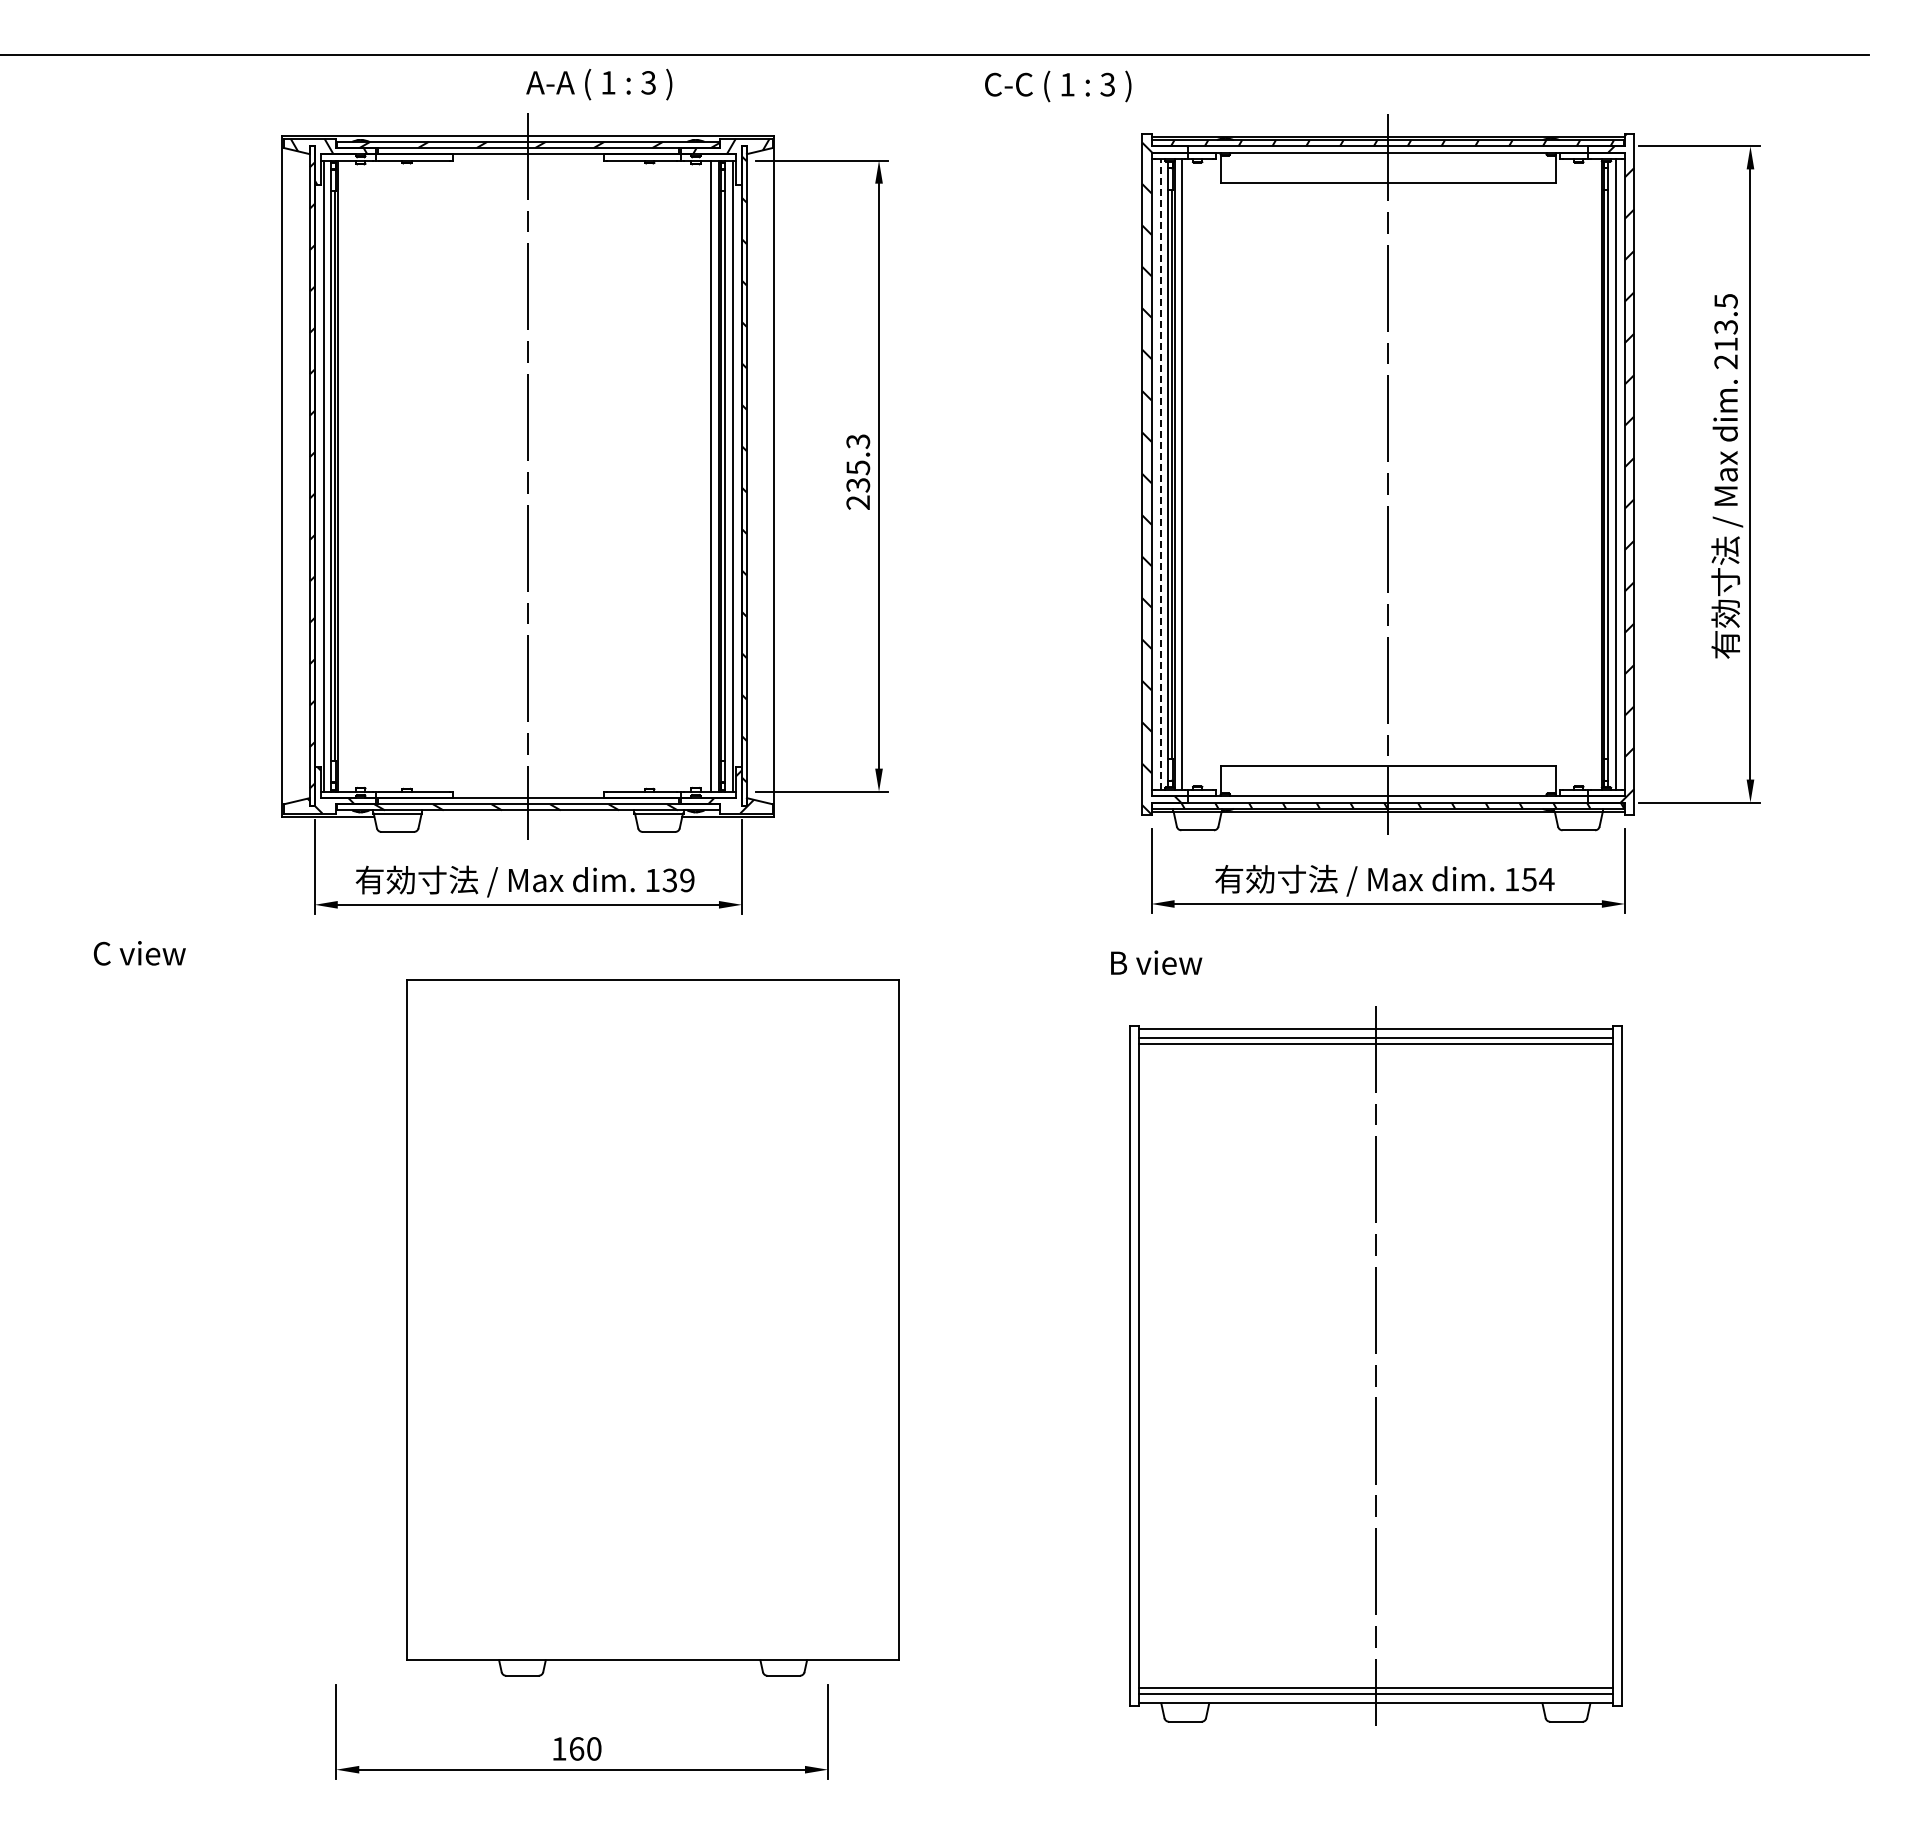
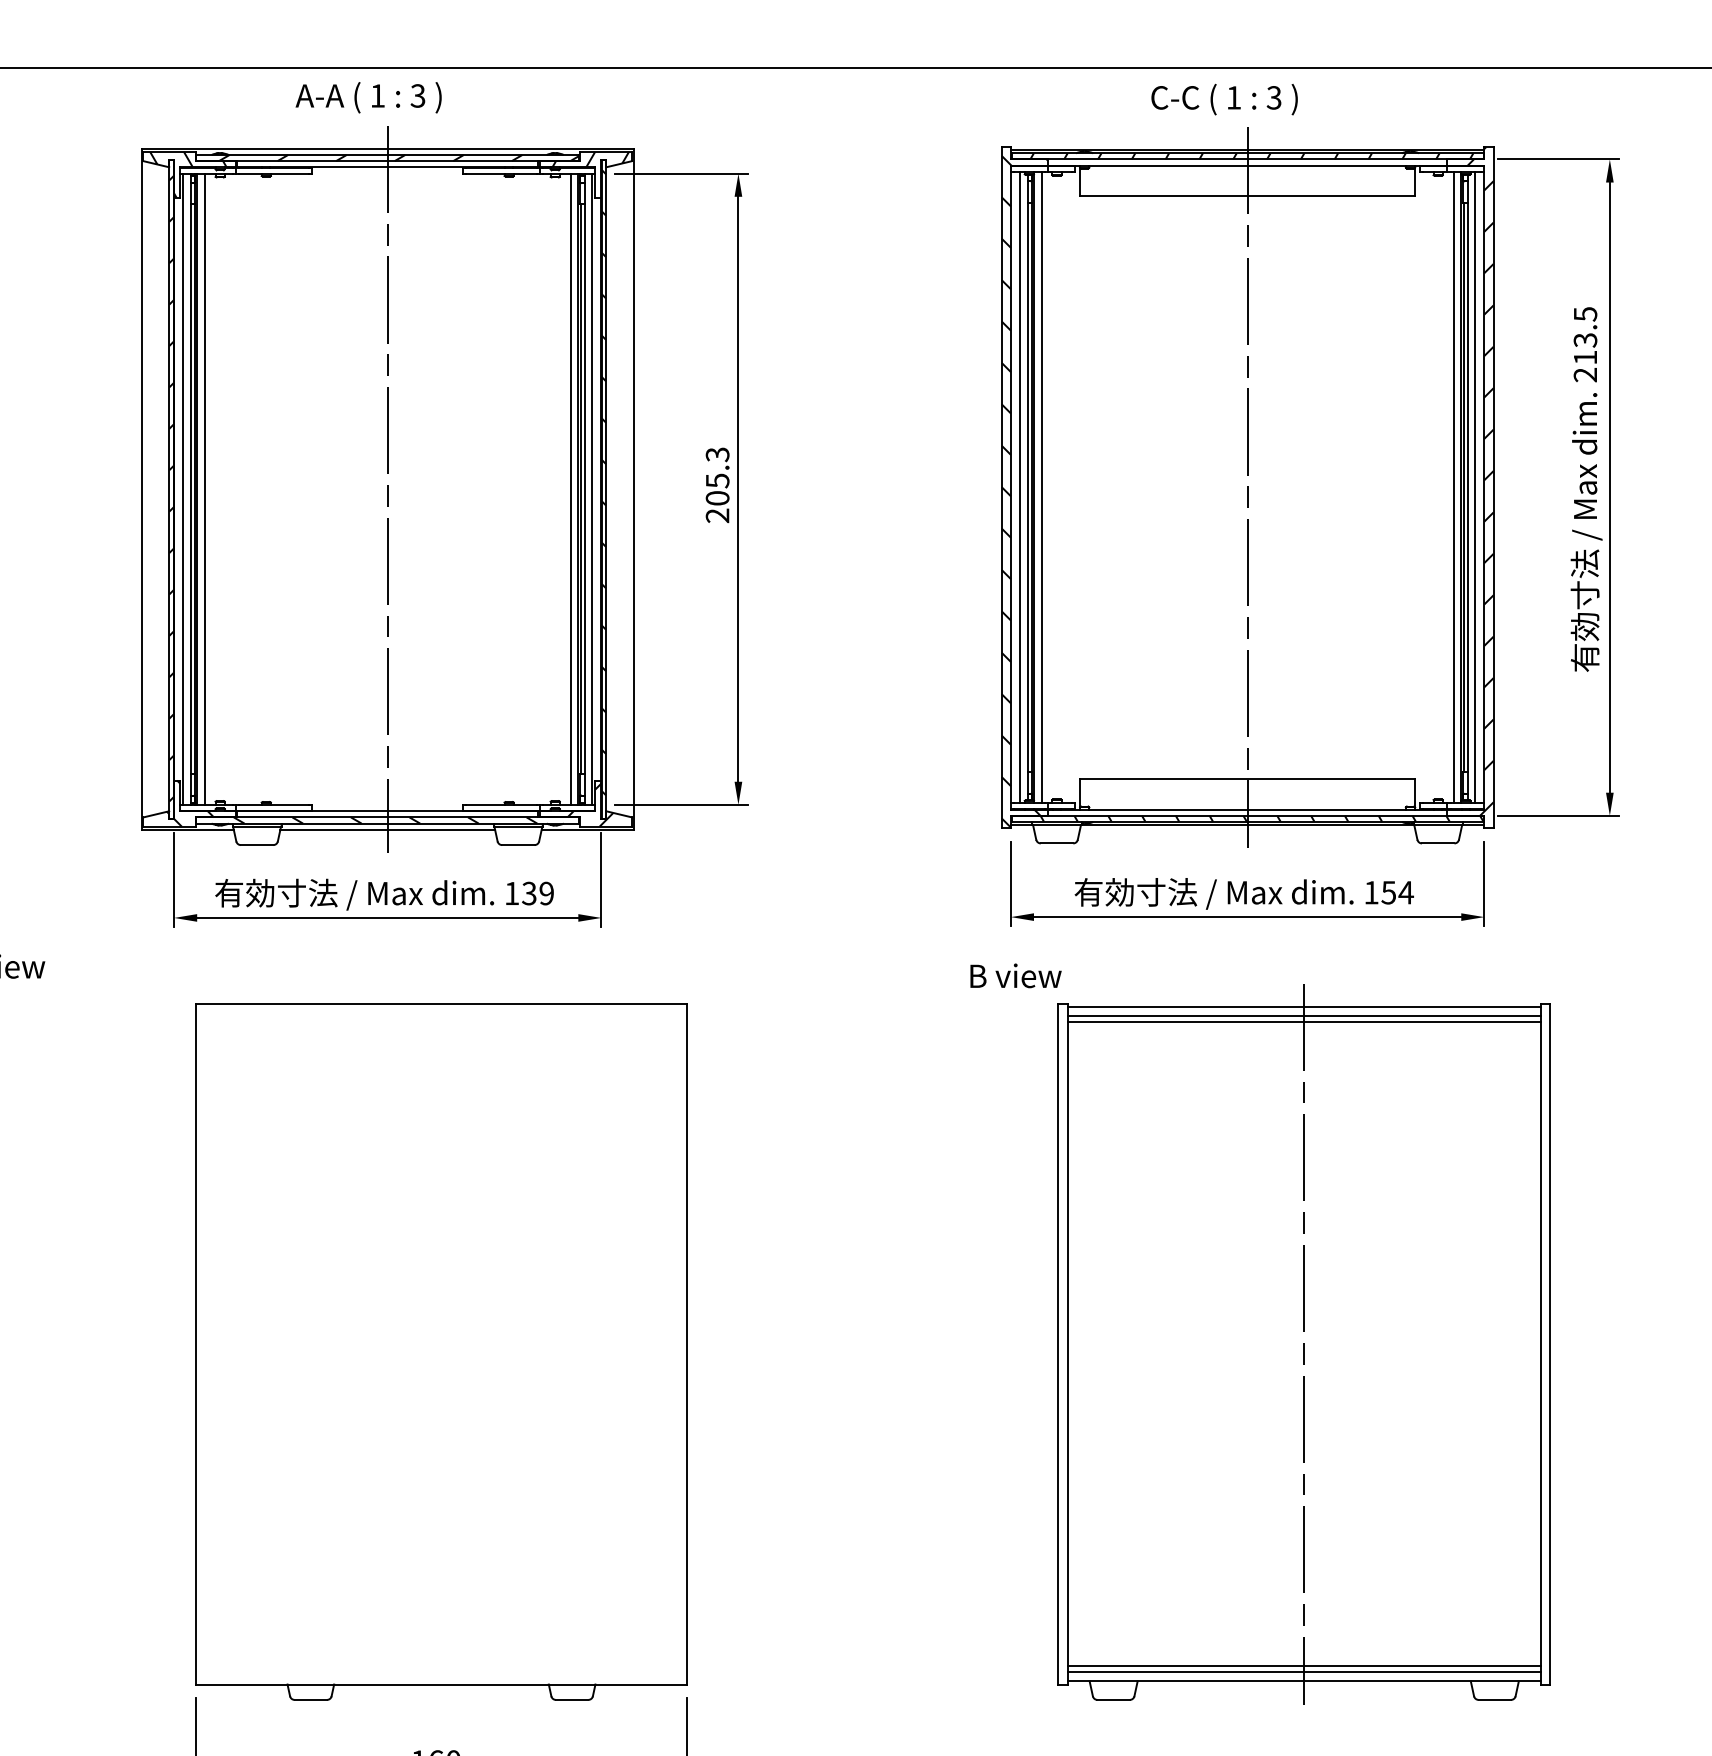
text: (599, 84) -> (368, 97), moved
text: (1058, 86) -> (1224, 99), moved
line: (1160, 474) -> (1019, 487), dashed -> solid
line: (1594, 474) -> (1453, 487), added
line: (345, 475) -> (204, 488), added
text: (858, 485) -> (717, 498), 235.3 -> 205.3
line: (528, 816) -> (387, 829), added
part: (652, 1327) -> (440, 1351), moved
part: (1375, 1365) -> (1303, 1343), moved

